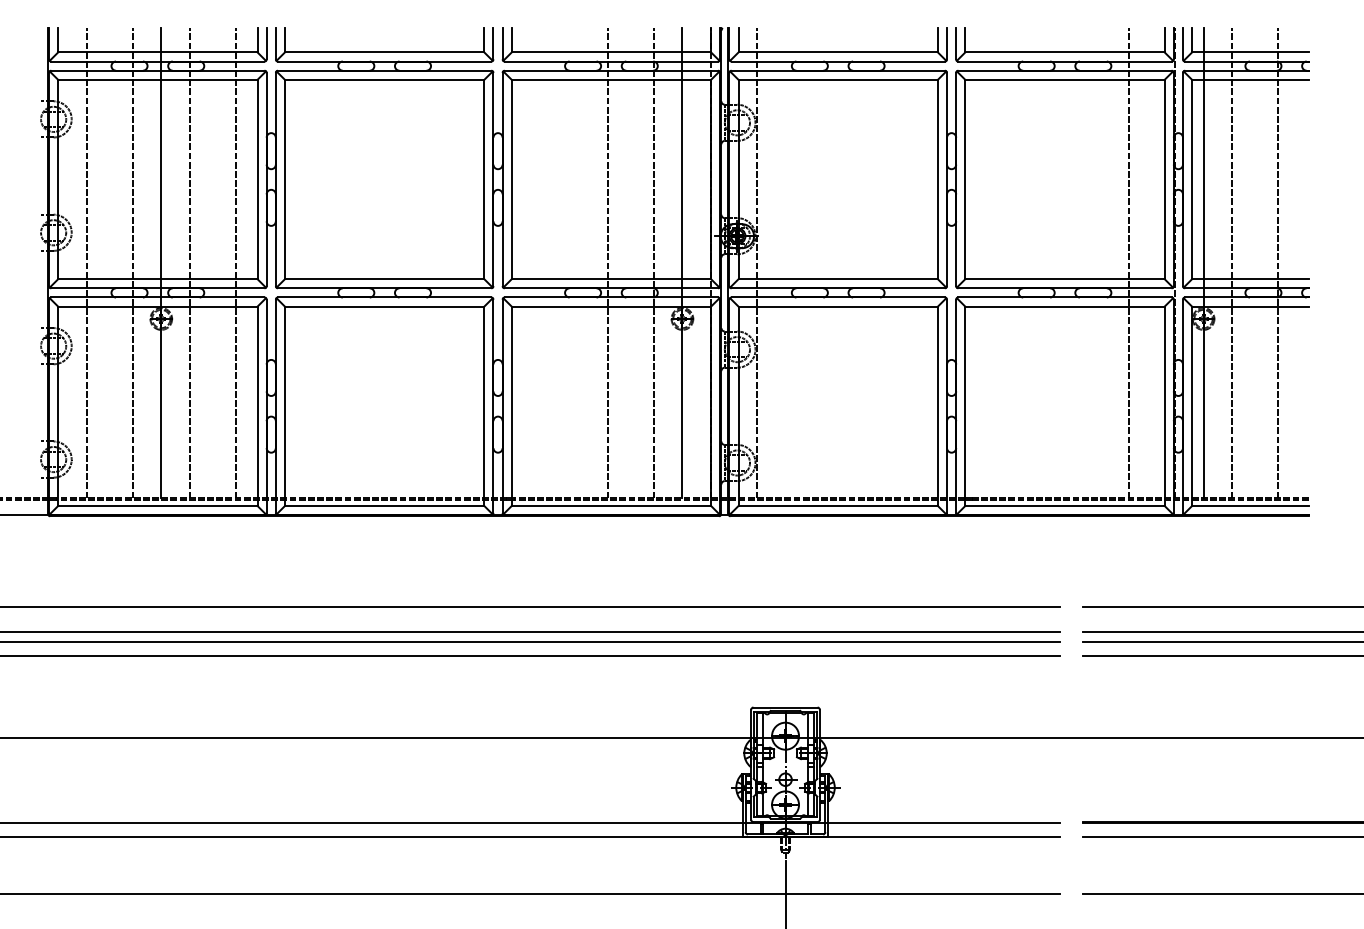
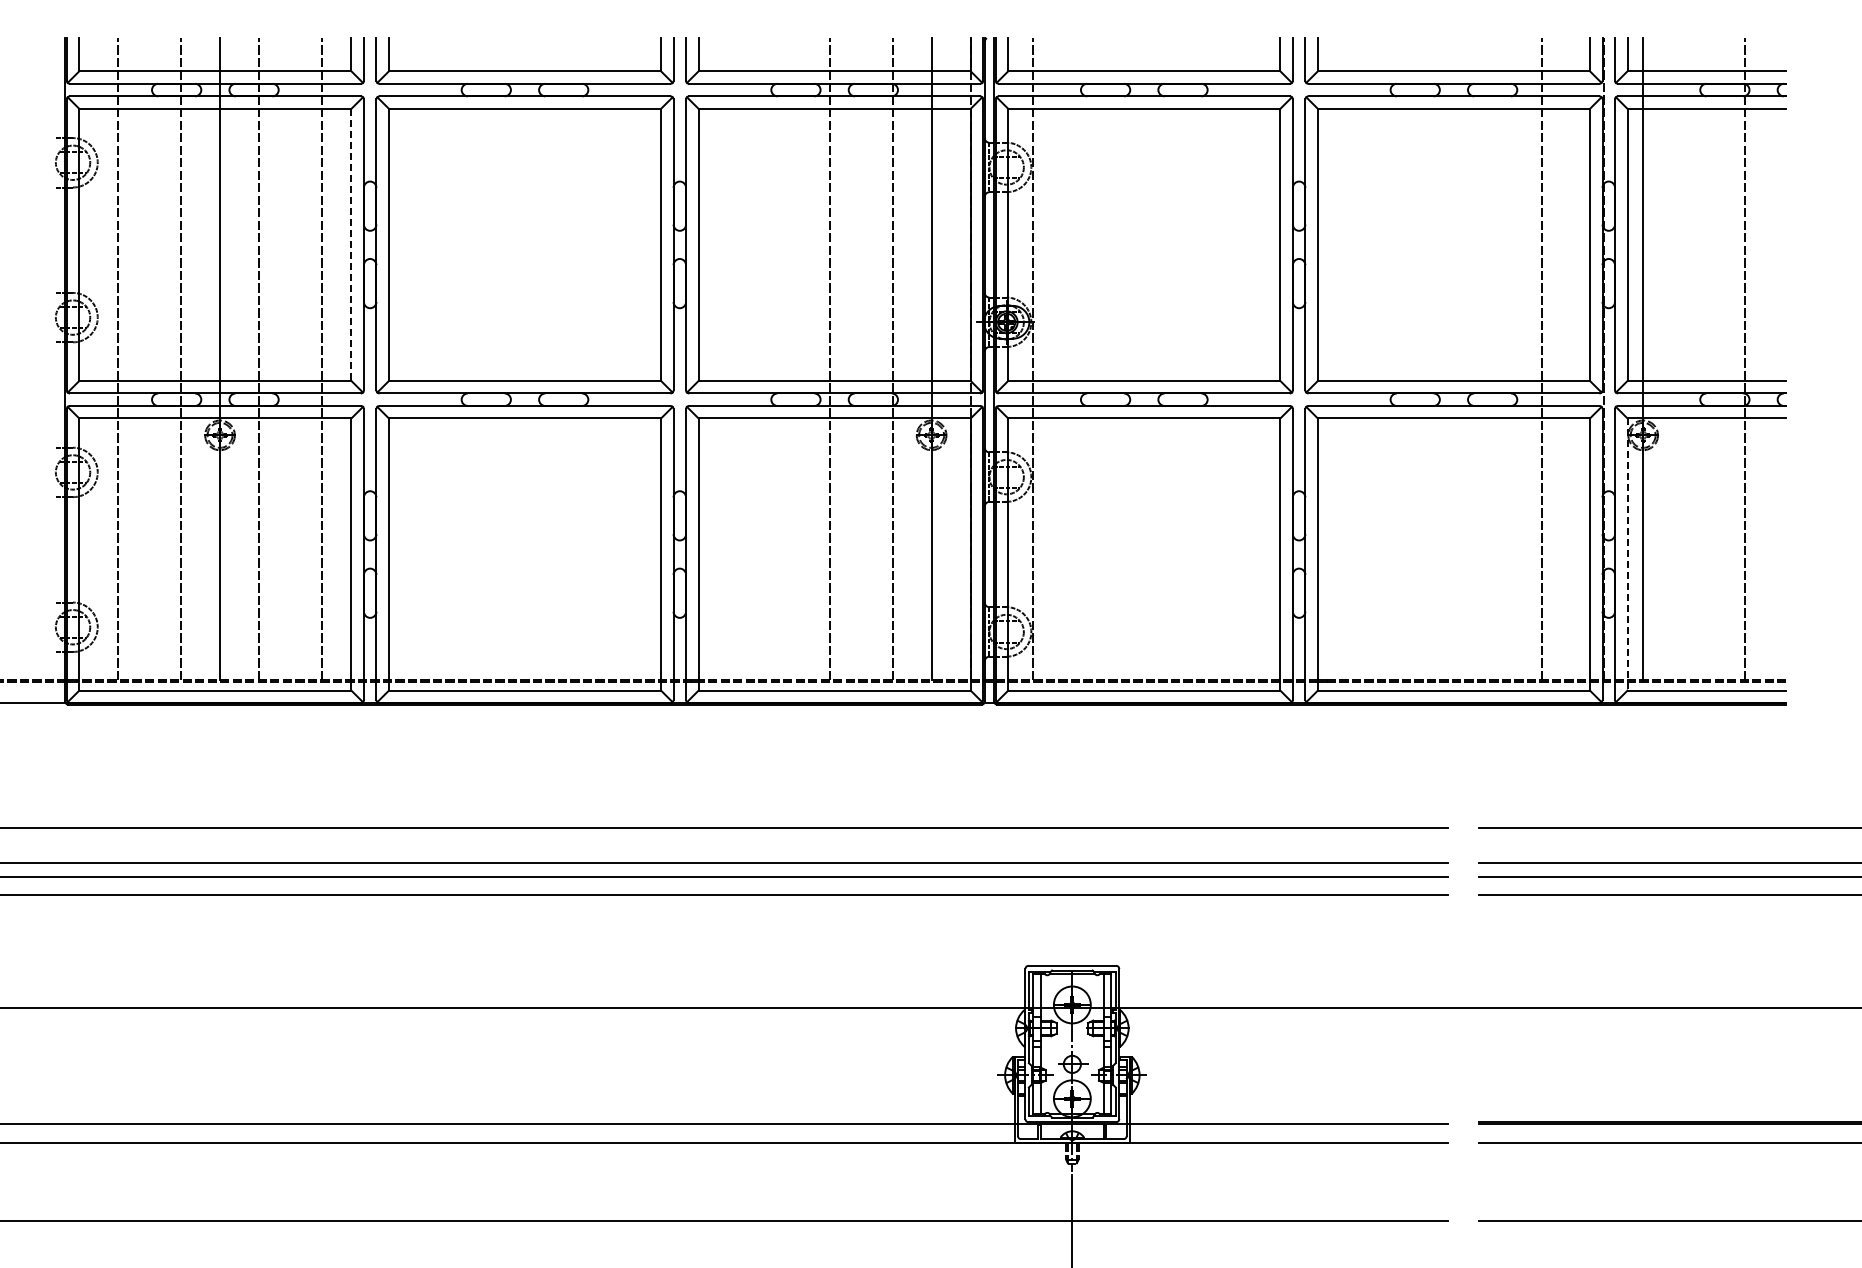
line: (257, 179) -> (351, 245), solid -> dashed
line: (1232, 263) -> (1682, 359), removed
line: (1192, 407) -> (1627, 555), solid -> dashed

